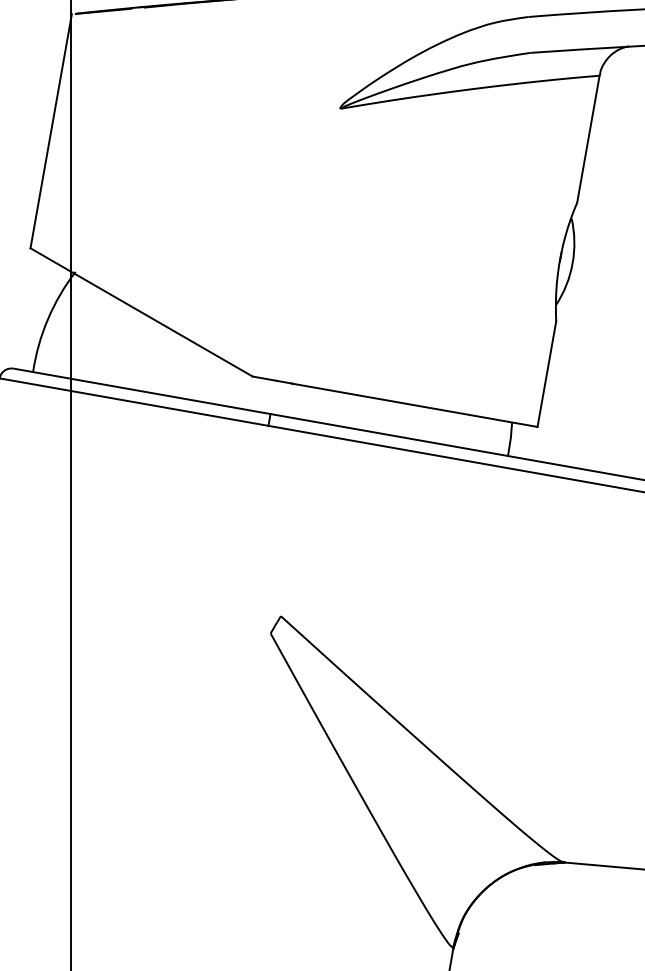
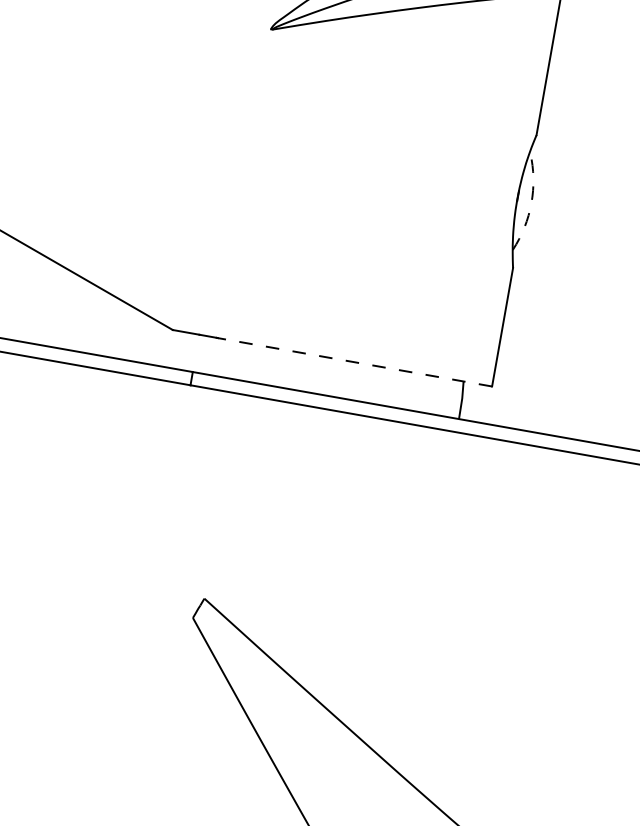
arc: (572, 263) -> (531, 203), solid -> dashed
line: (414, 405) -> (354, 362), solid -> dashed

